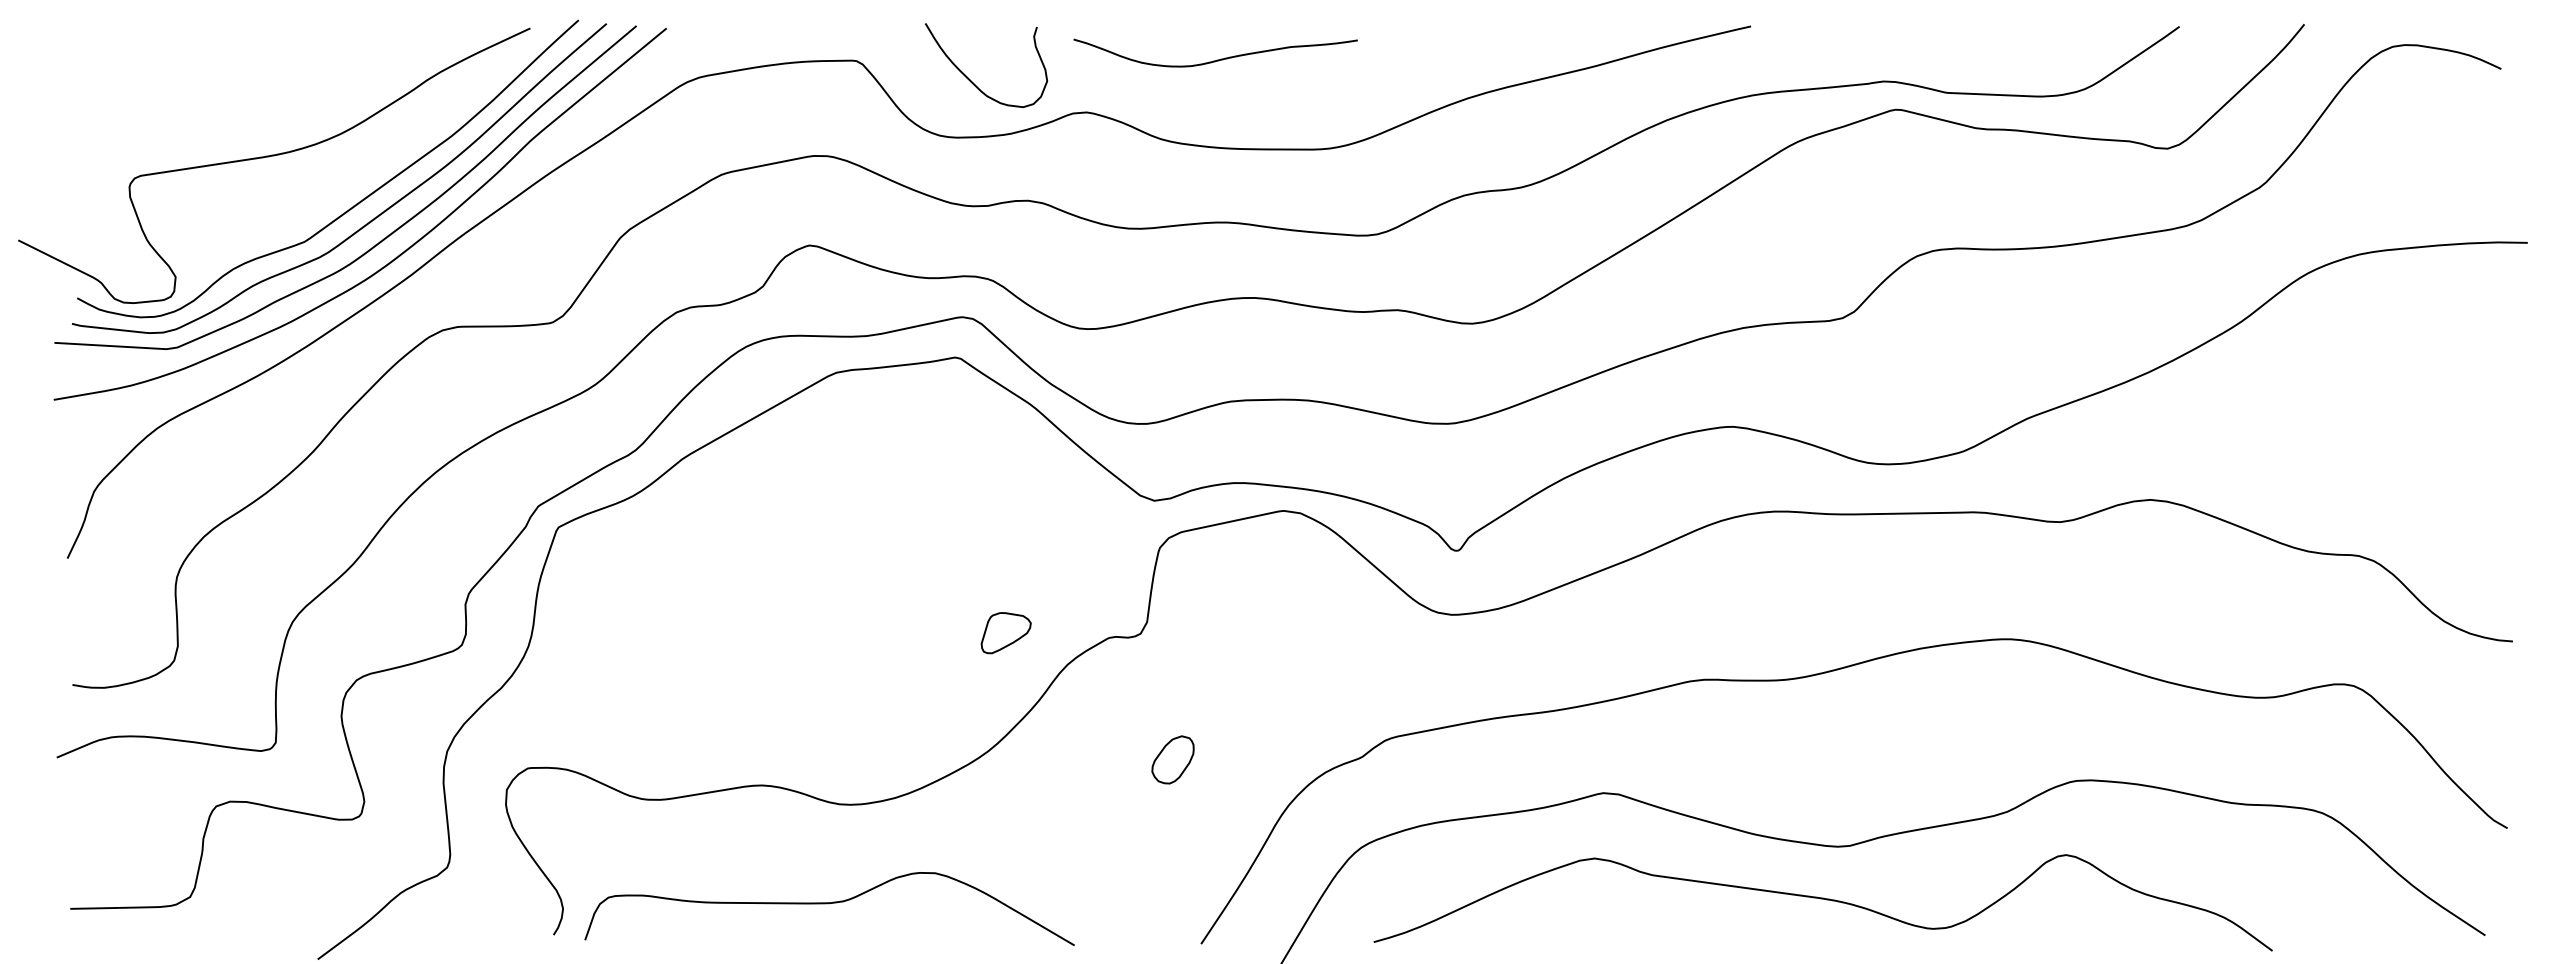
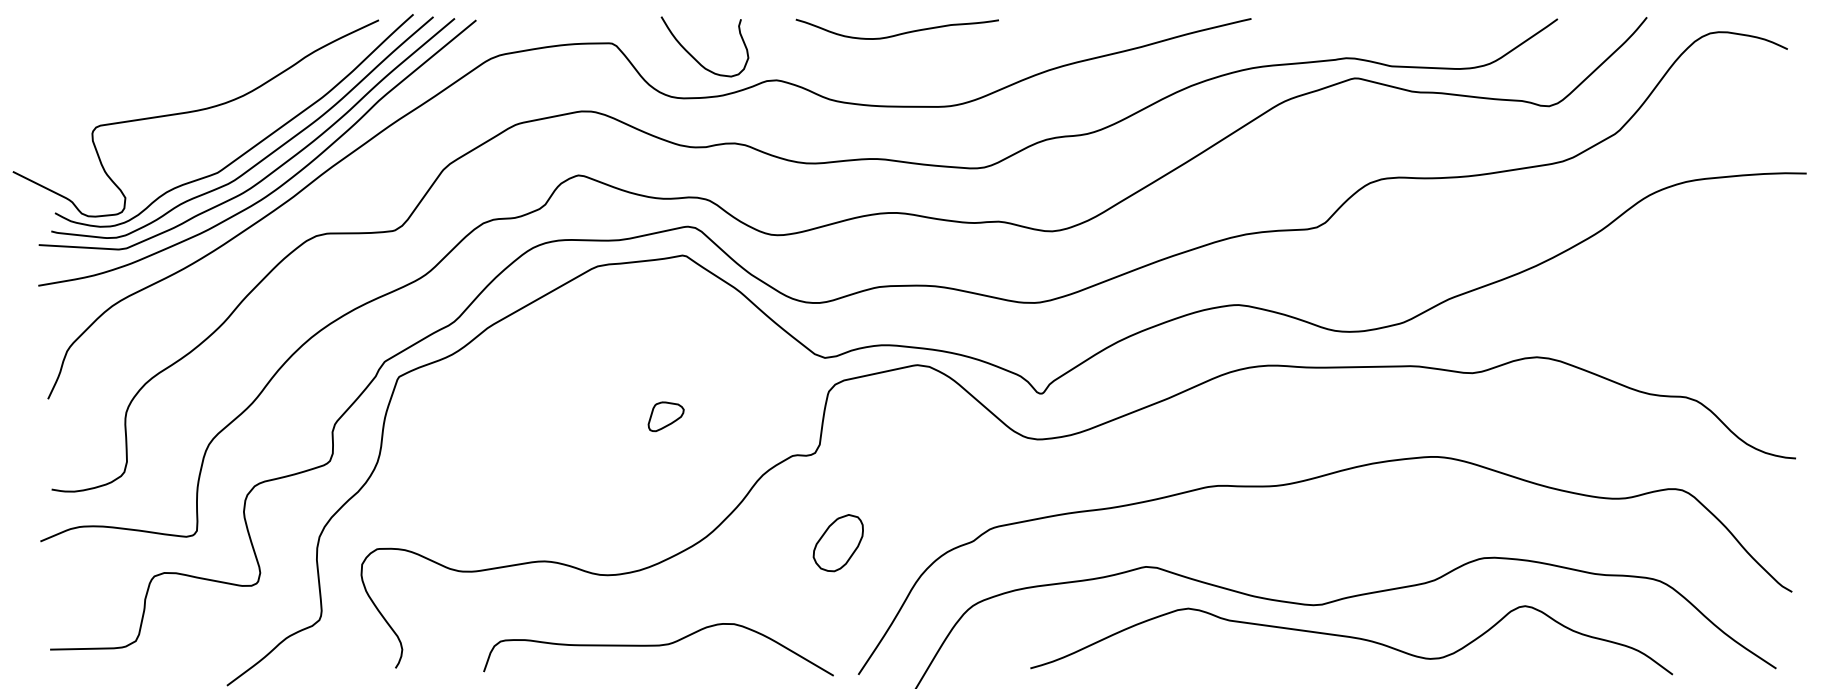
curve: (1217, 59) -> (898, 33), moved
part: (1005, 633) -> (665, 417), moved
part: (1172, 759) -> (837, 542), size x1.67
curve: (1822, 899) -> (1351, 637), moved
curve: (829, 904) -> (658, 646), moved

